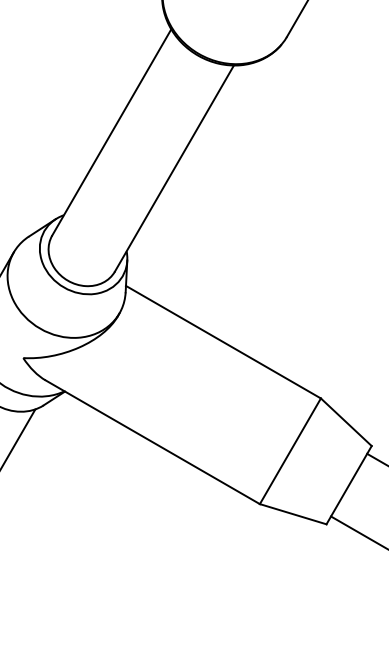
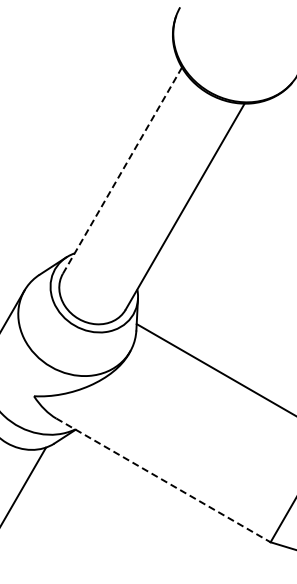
line: (111, 132) -> (122, 170), solid -> dashed
line: (152, 442) -> (163, 480), solid -> dashed

